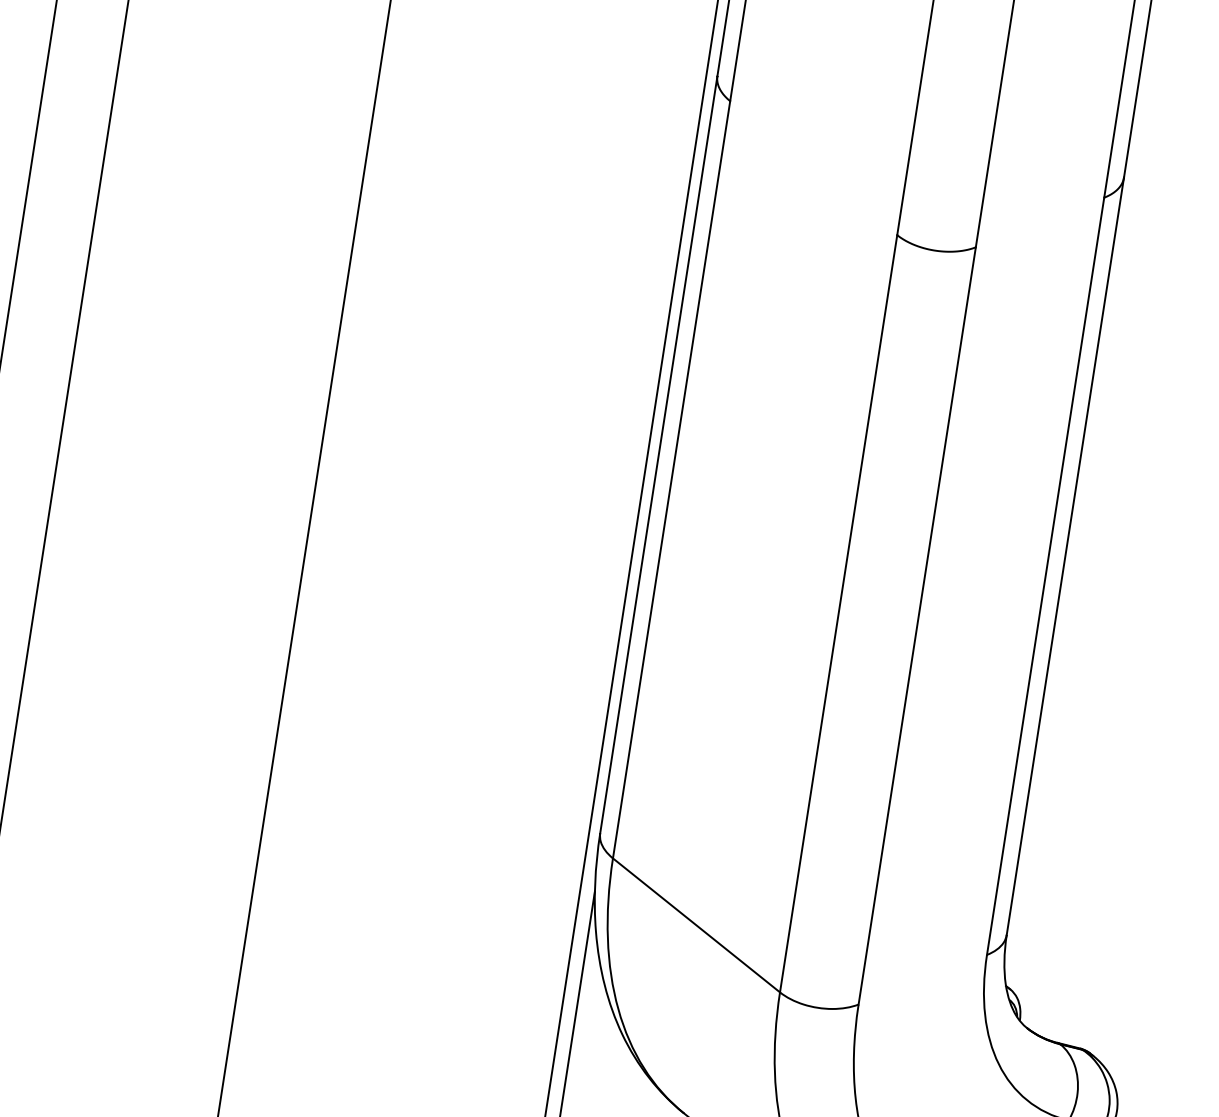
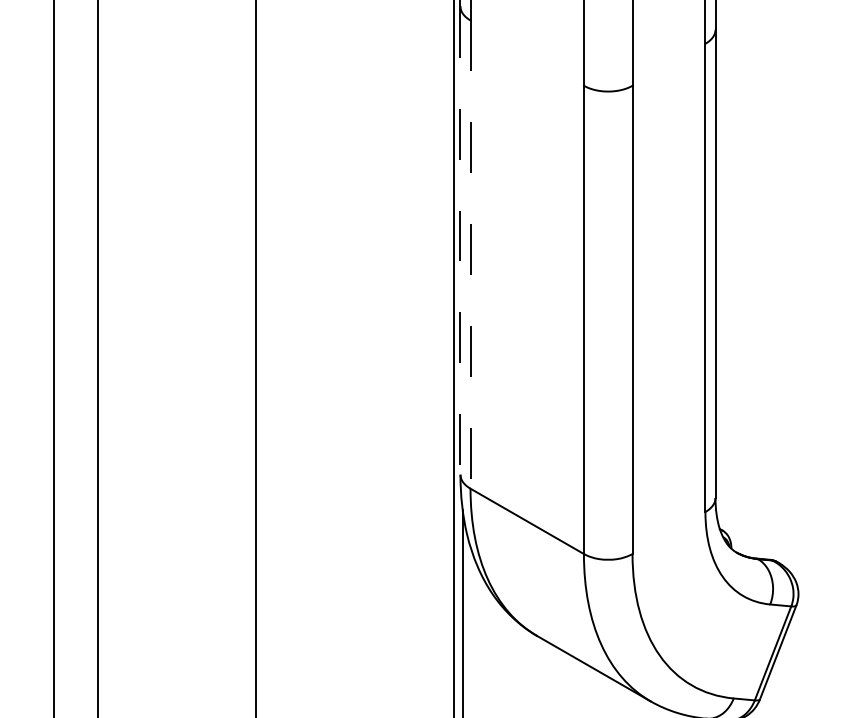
line: (658, 454) -> (460, 240), solid -> dashed
line: (671, 481) -> (470, 255), solid -> dashed

